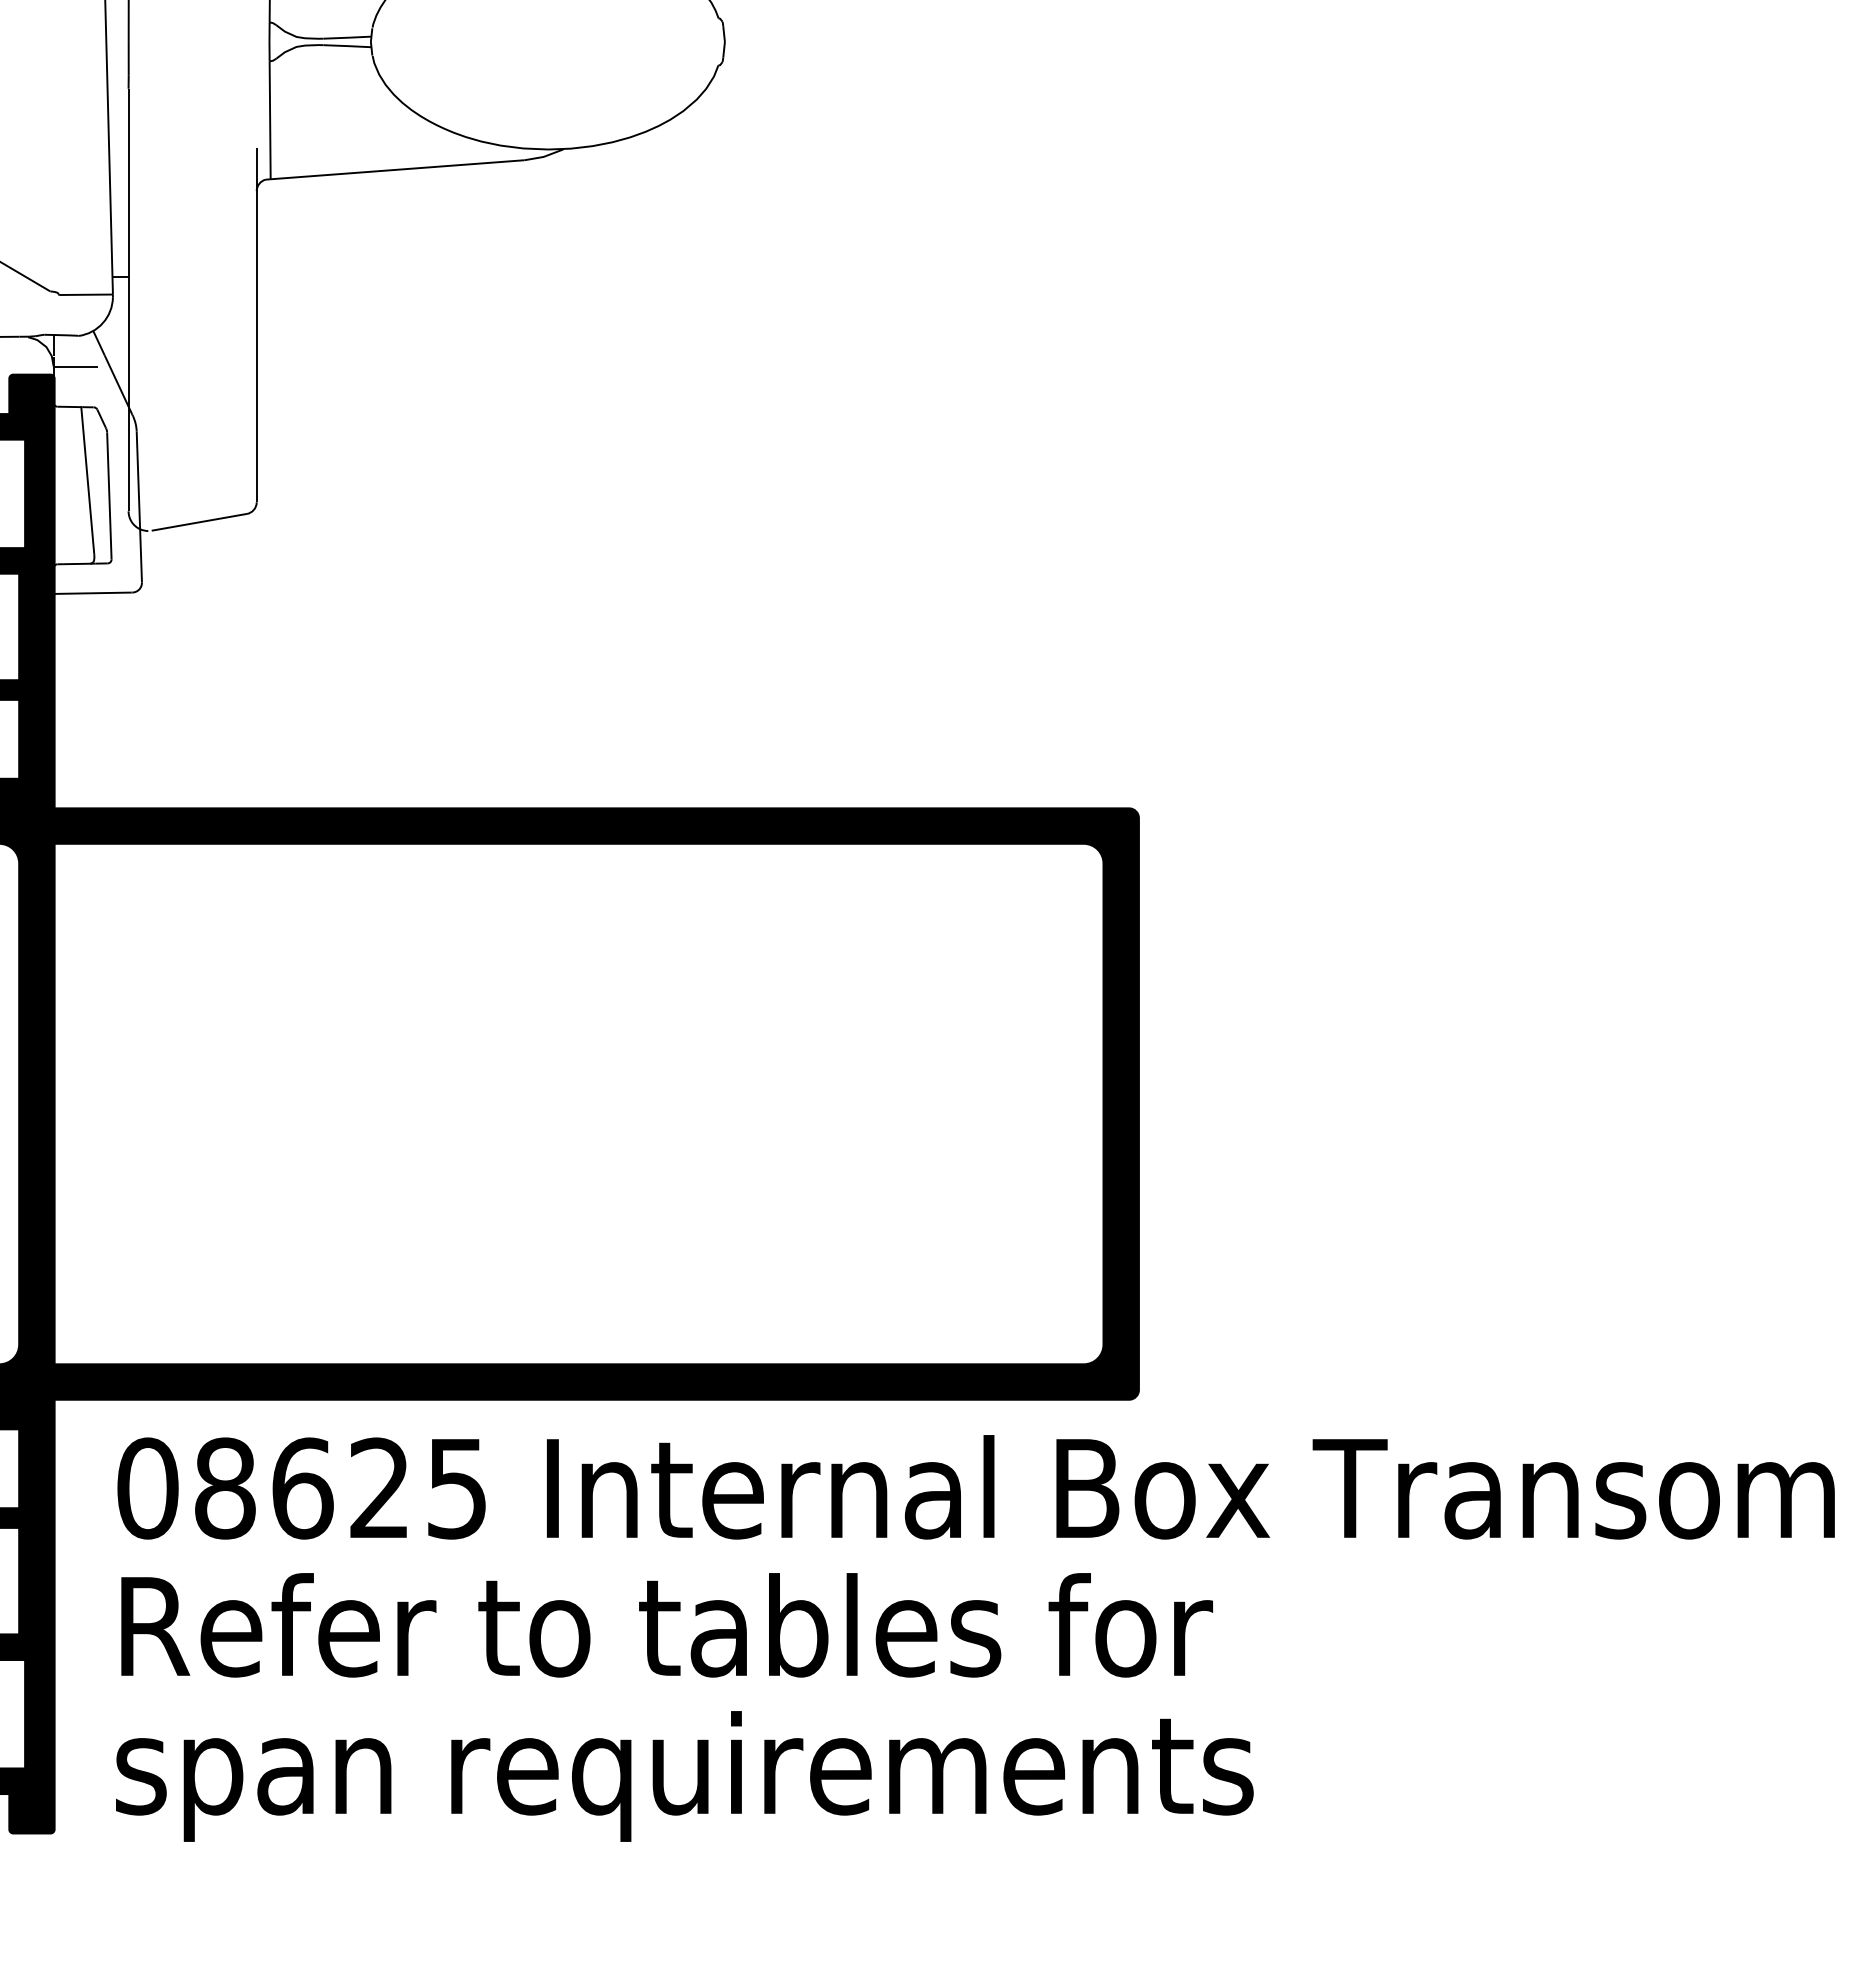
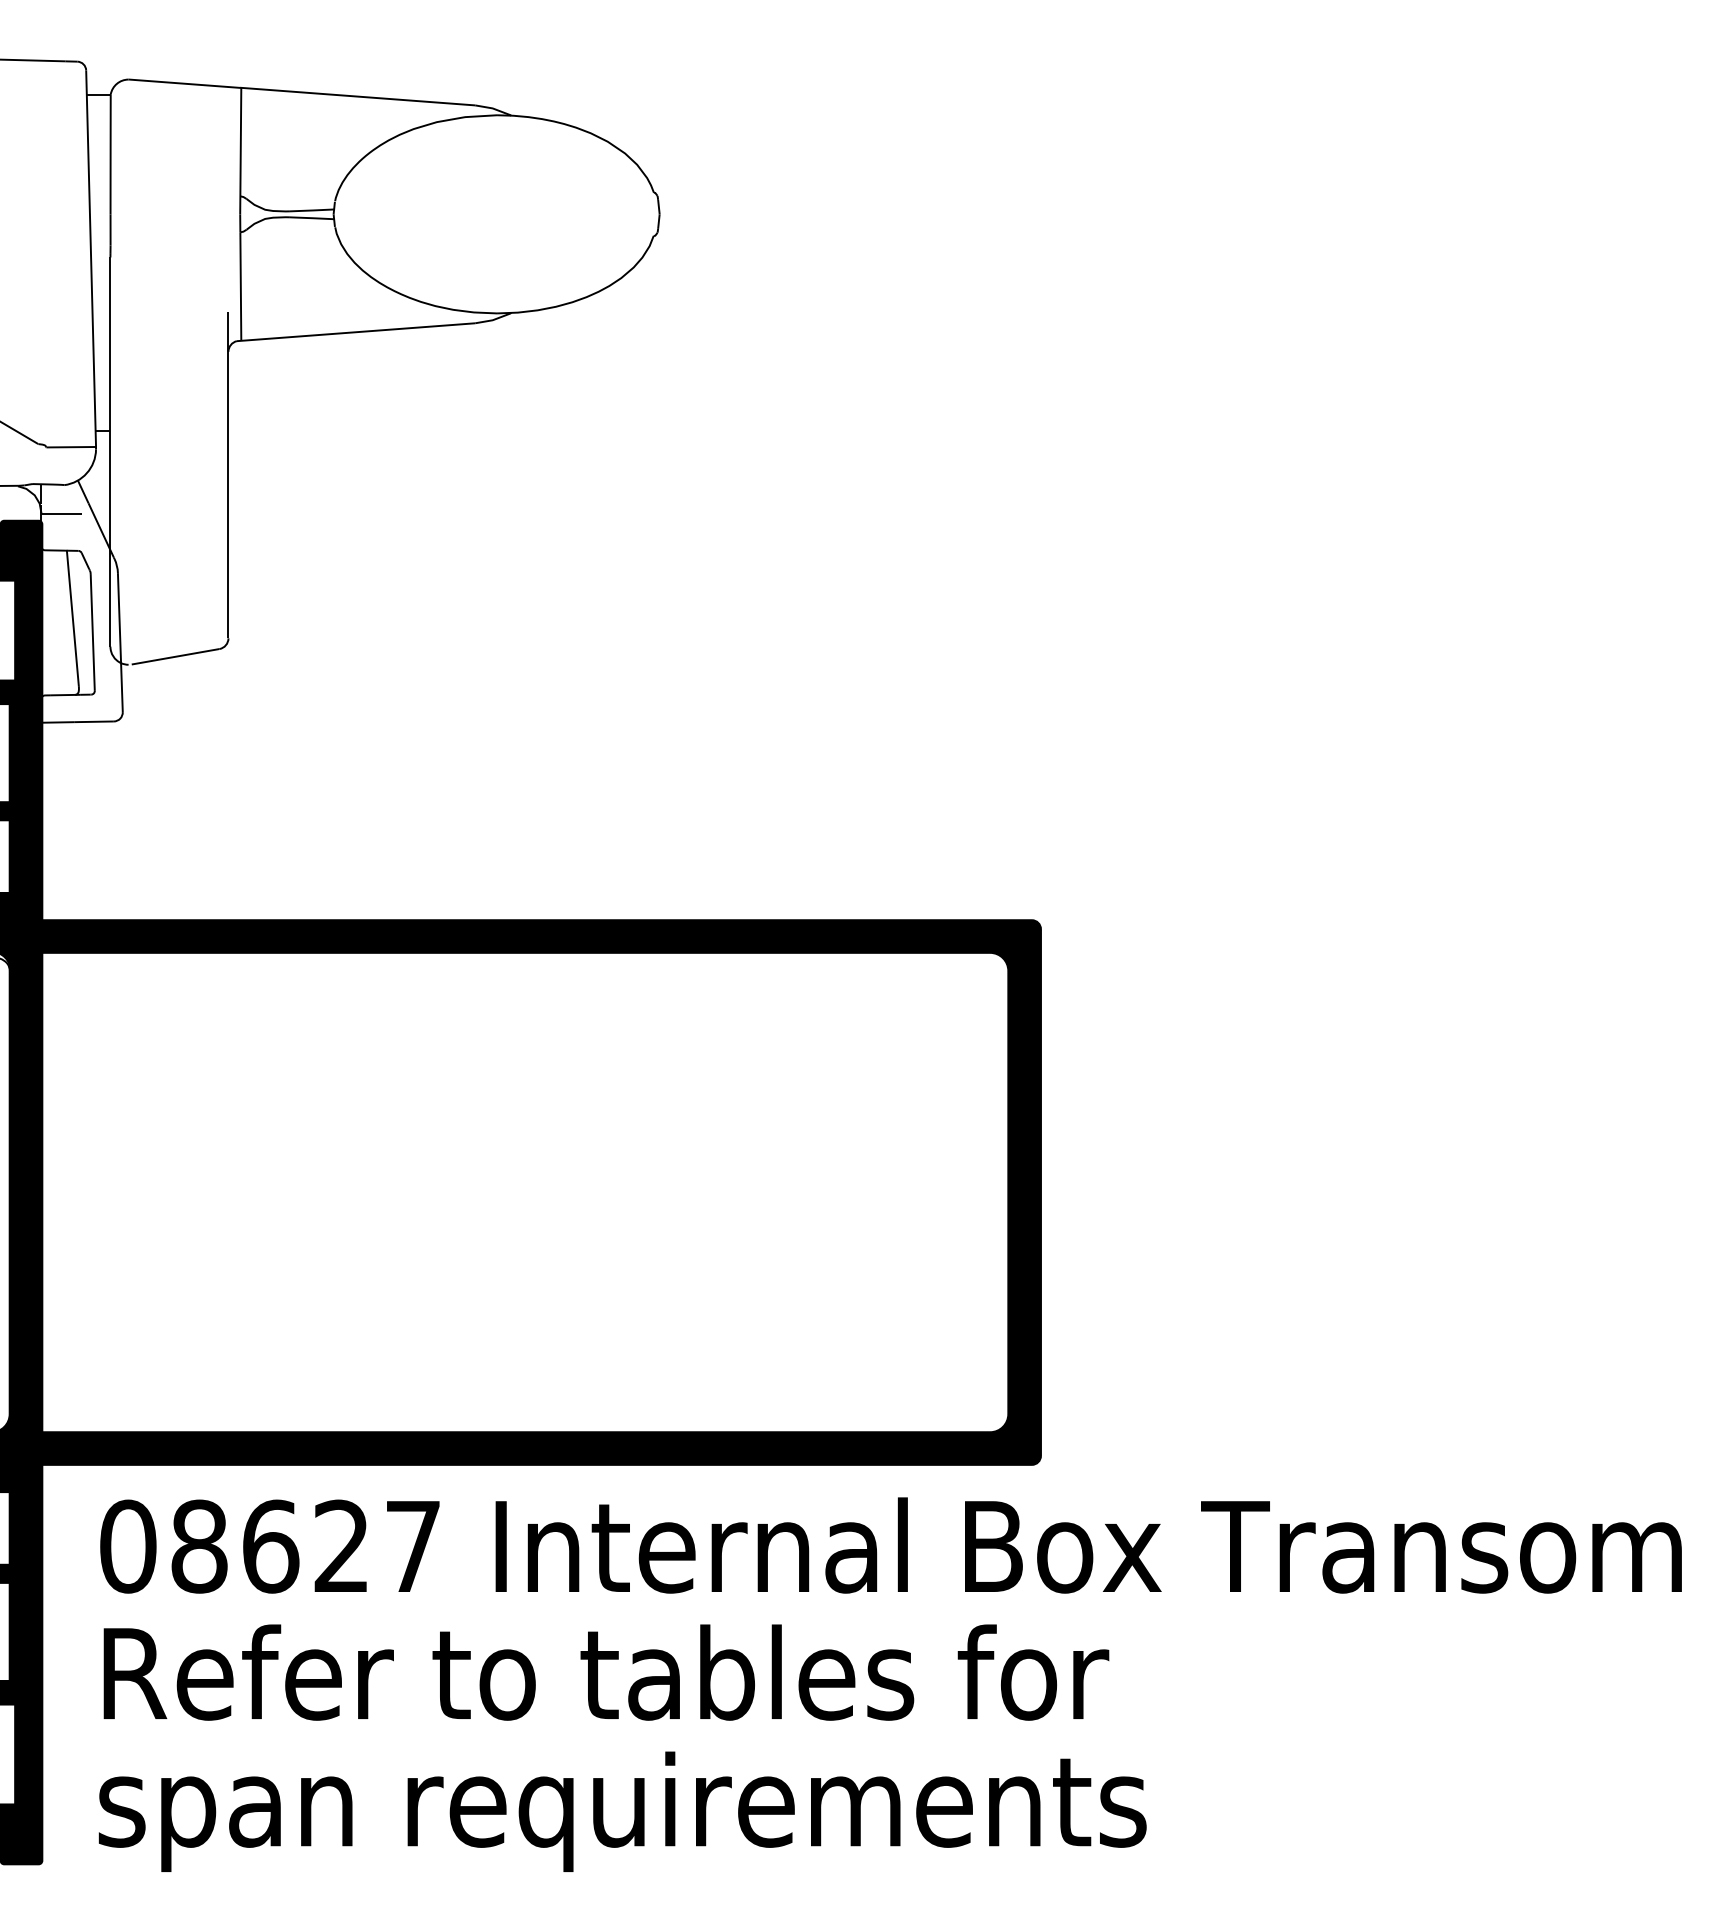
text: (456, 1489) -> (412, 1547), 08625 -> 08627

